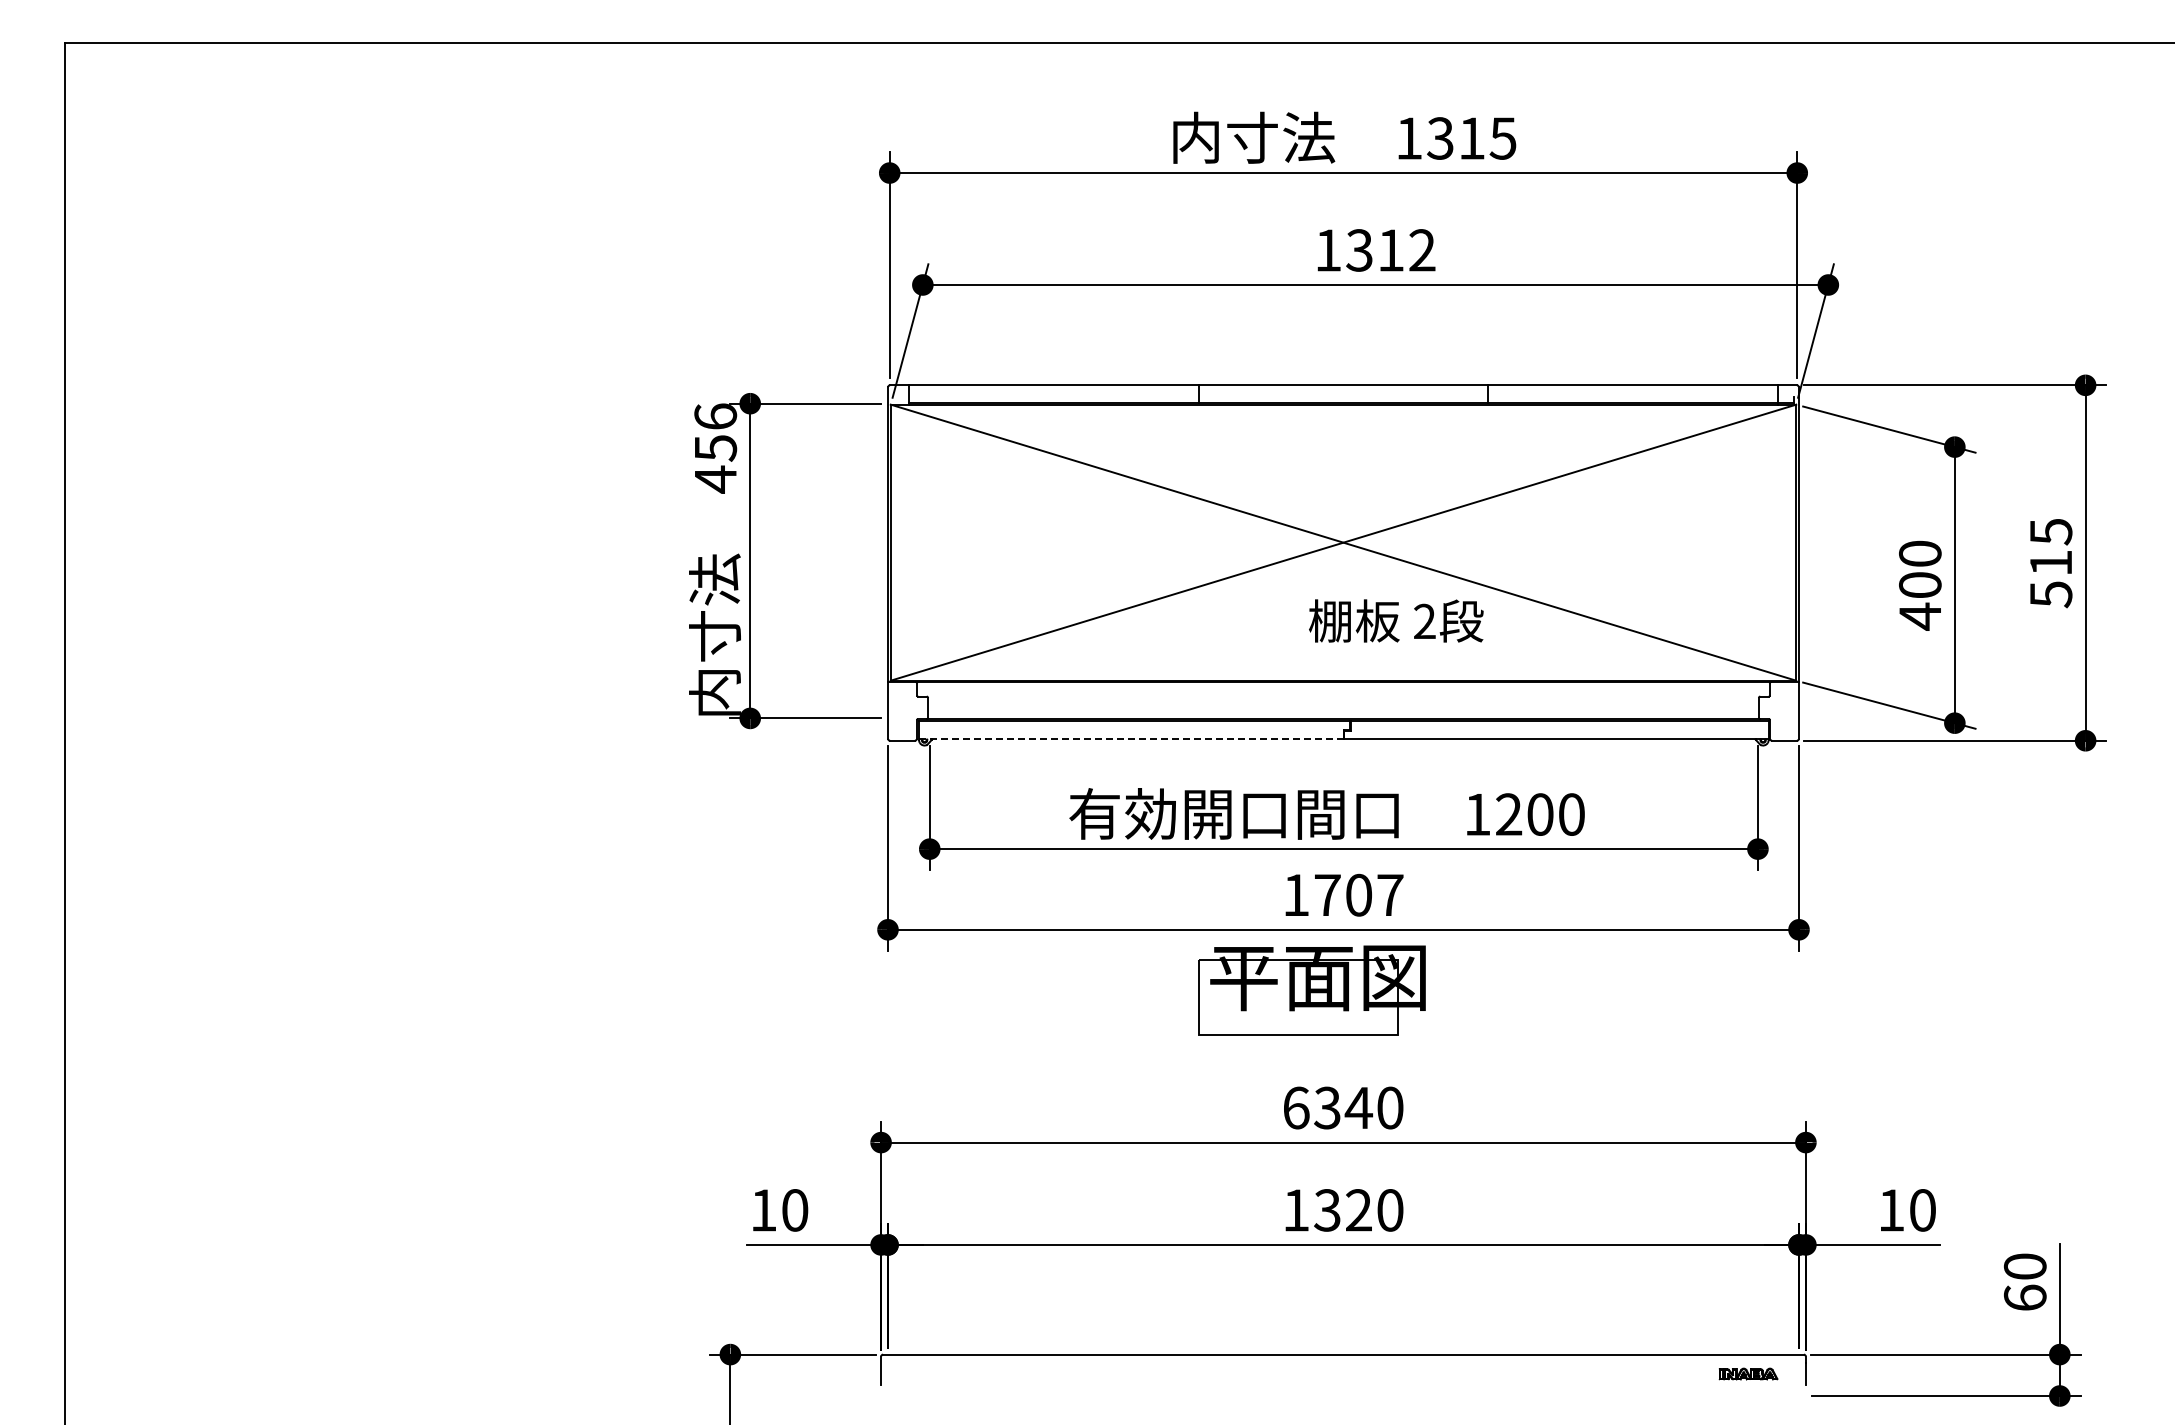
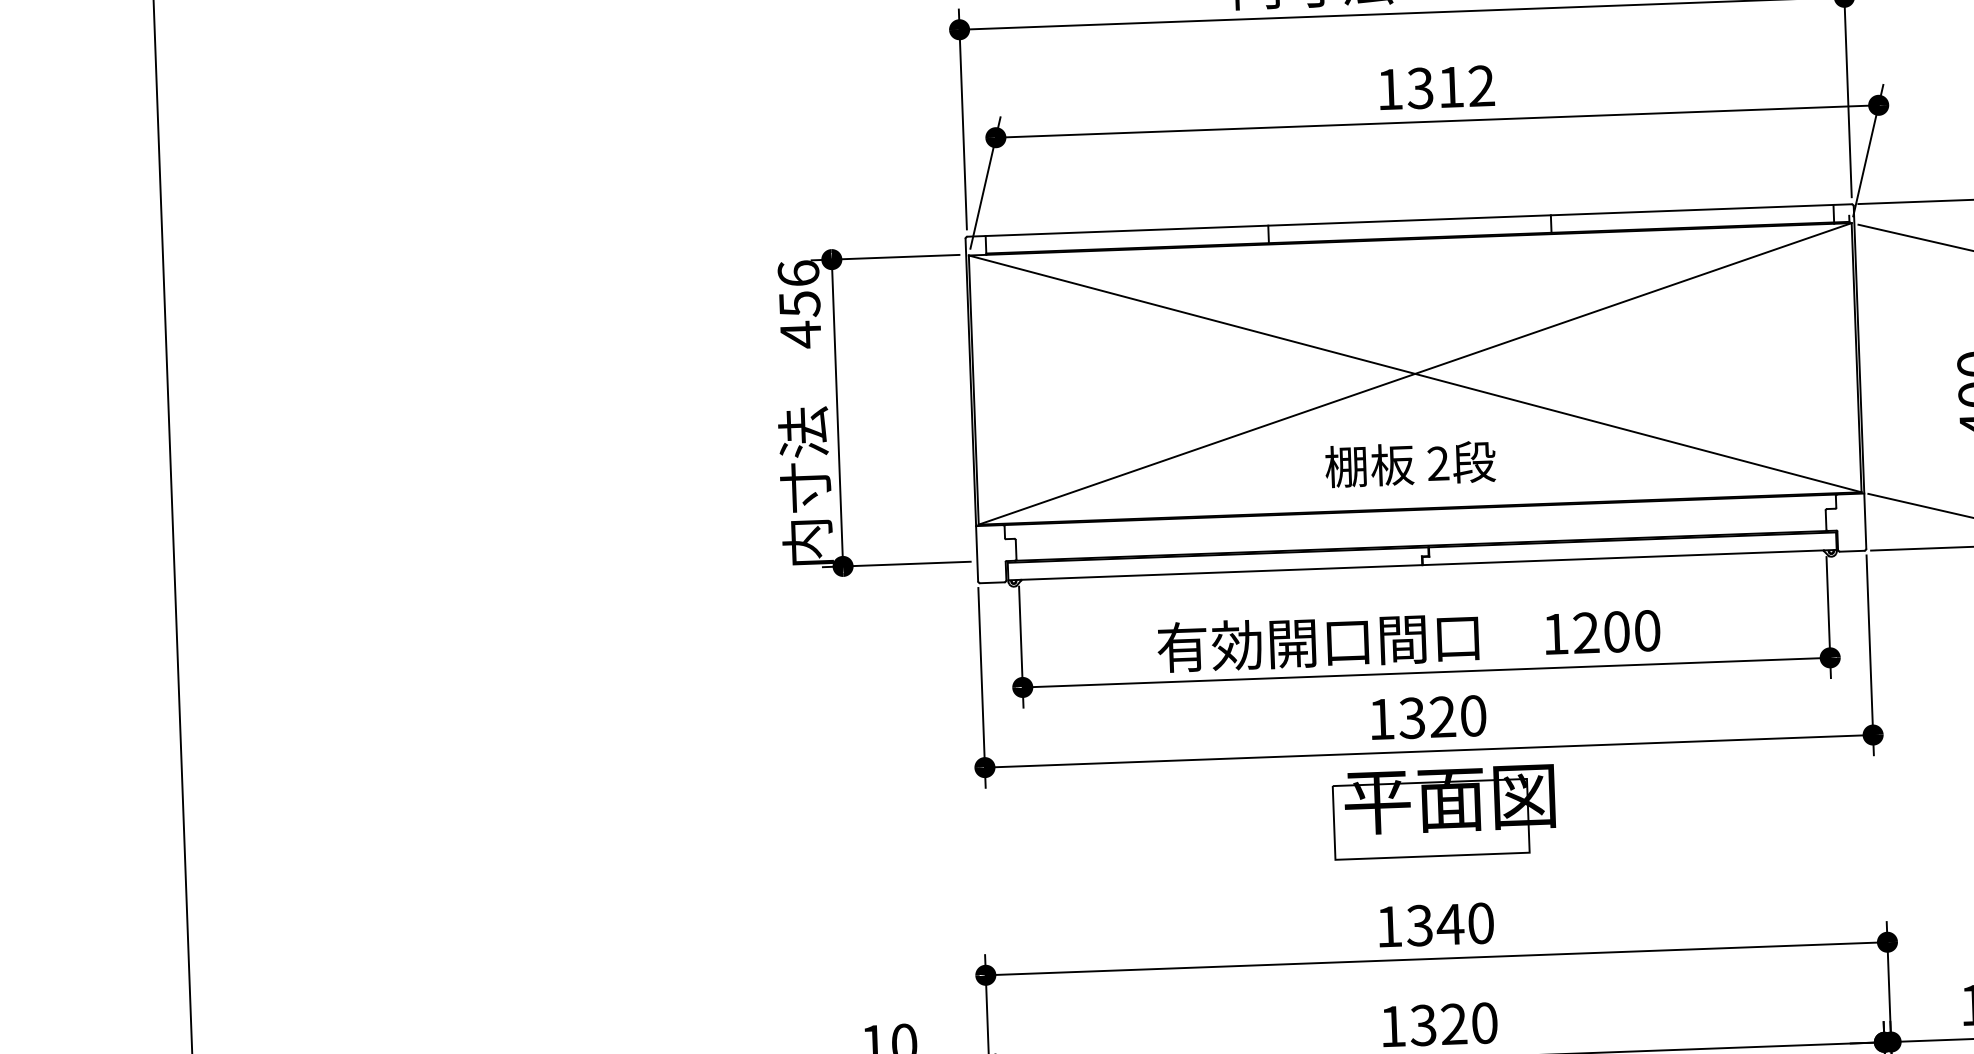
text: (1396, 620) -> (1410, 463), moved
line: (1130, 738) -> (1214, 572), dashed -> solid
text: (1358, 894) -> (1442, 716), 1707 -> 1320
part: (1311, 990) -> (1443, 811), moved
text: (1296, 1107) -> (1389, 926), 6340 -> 1340

